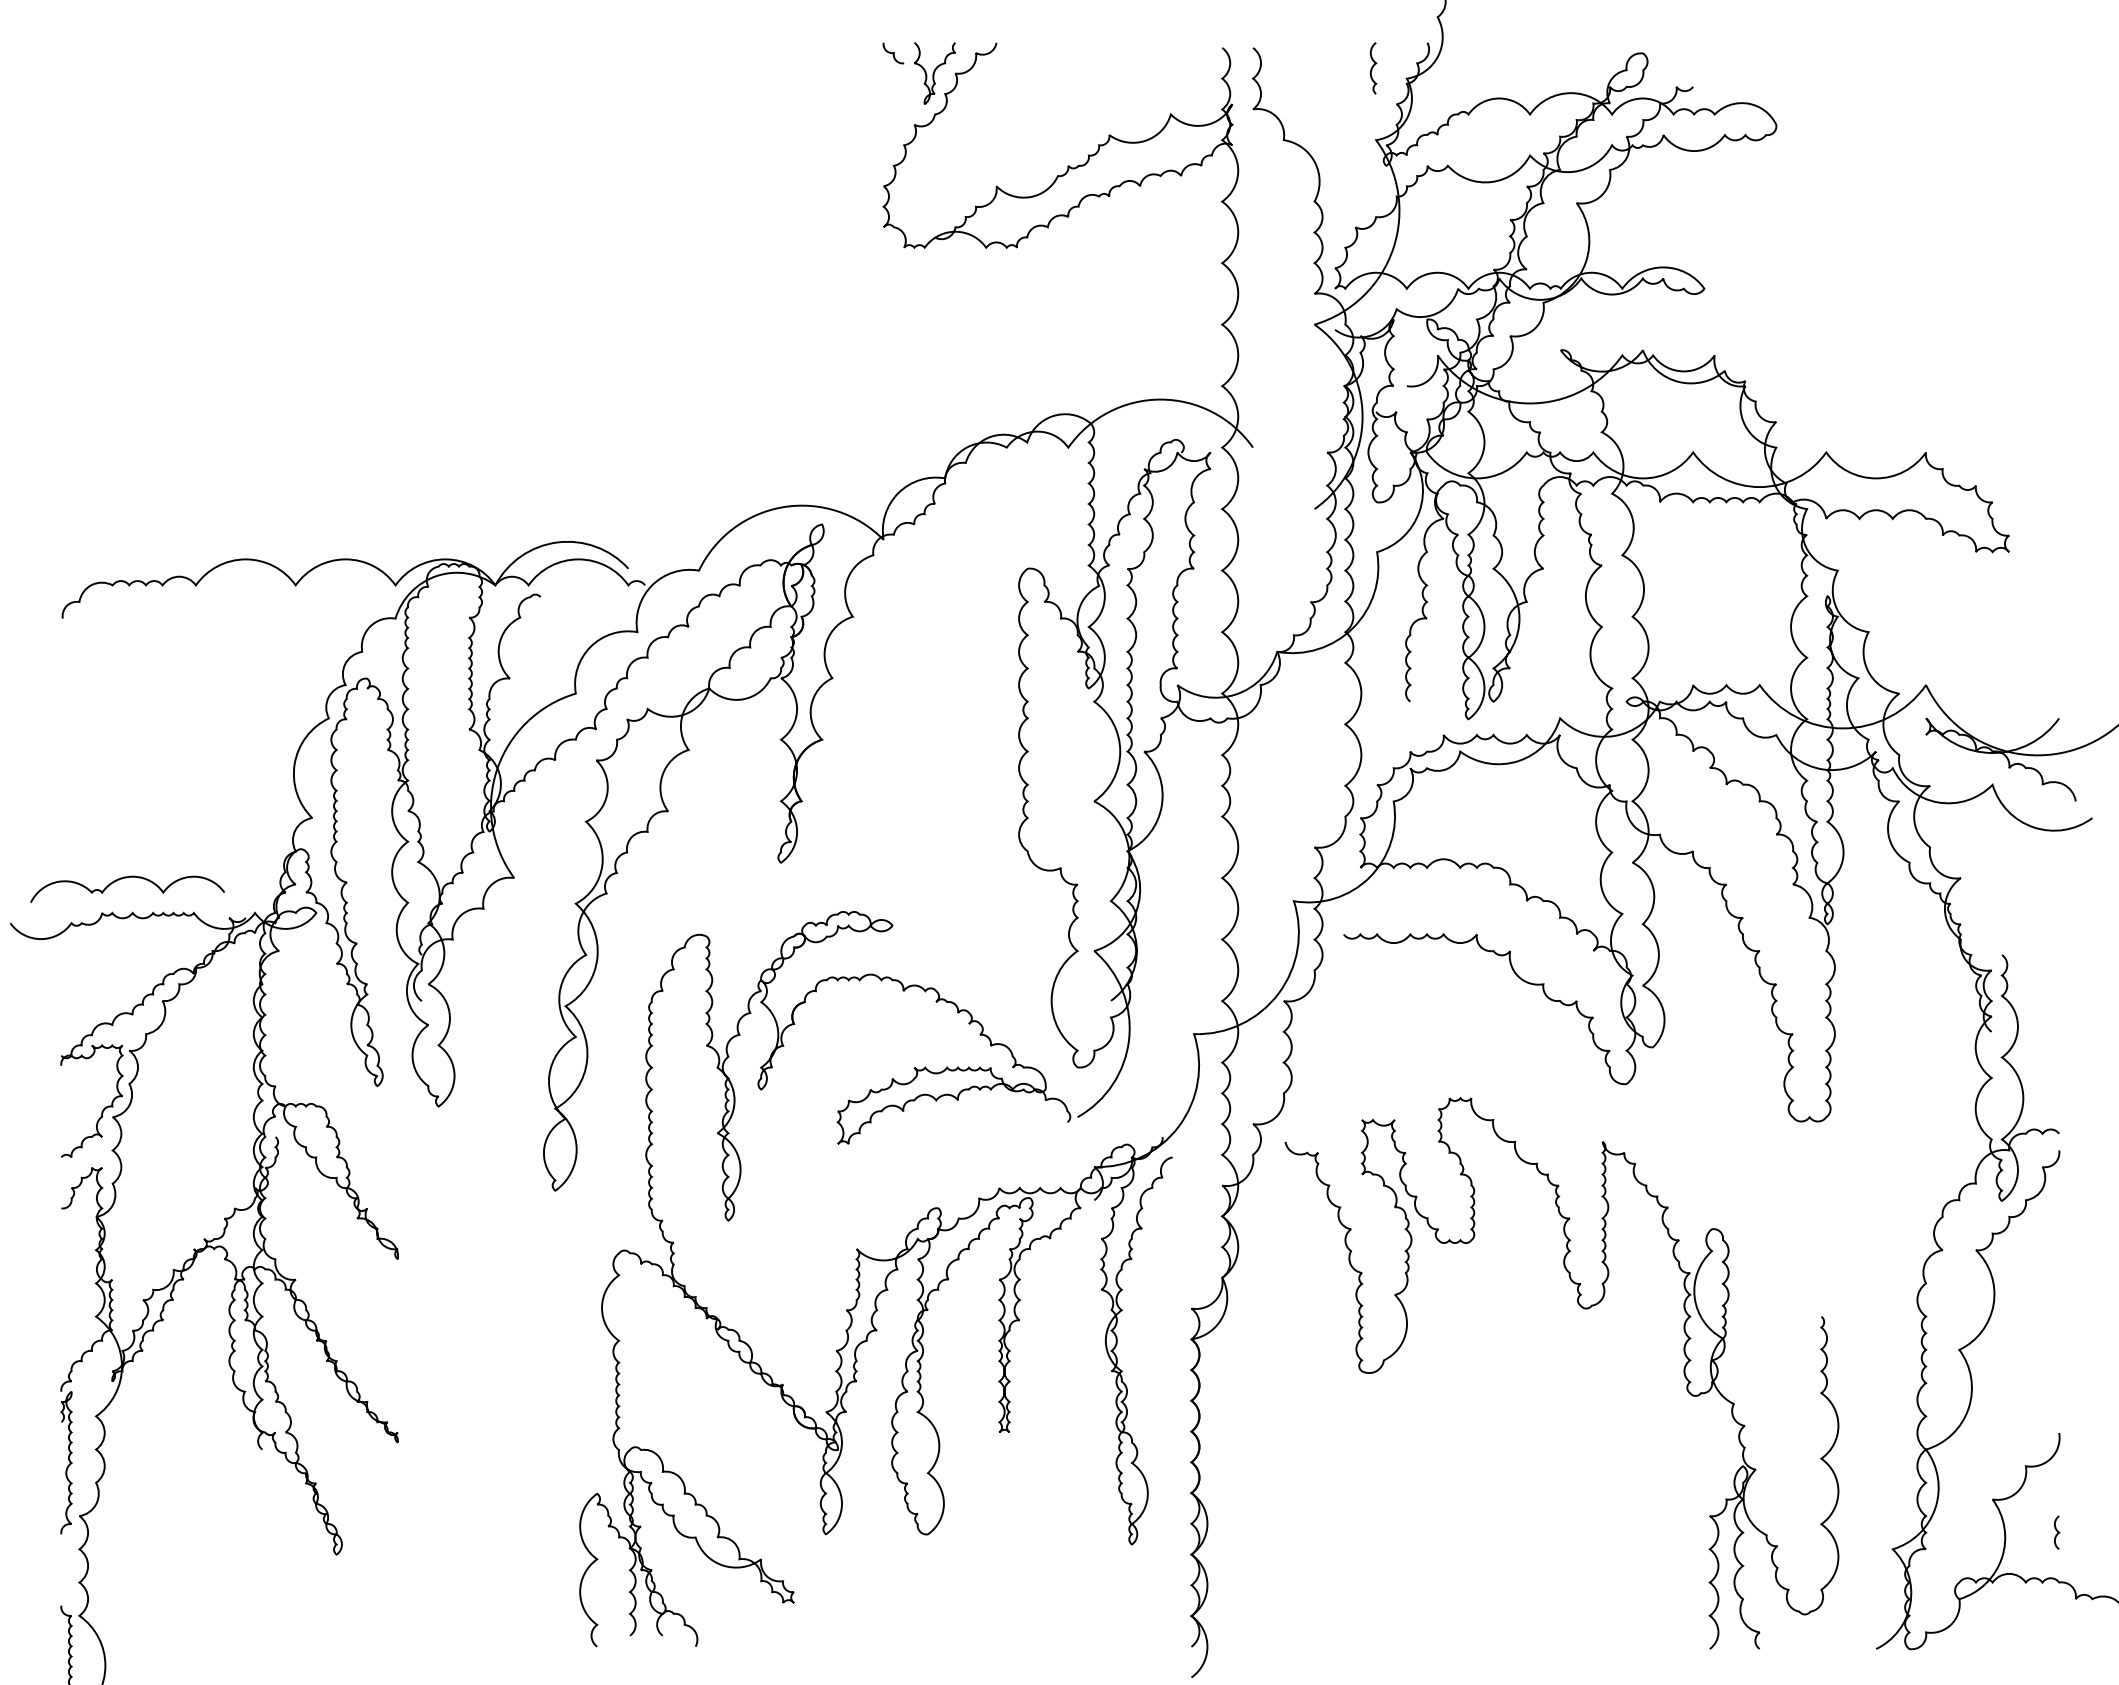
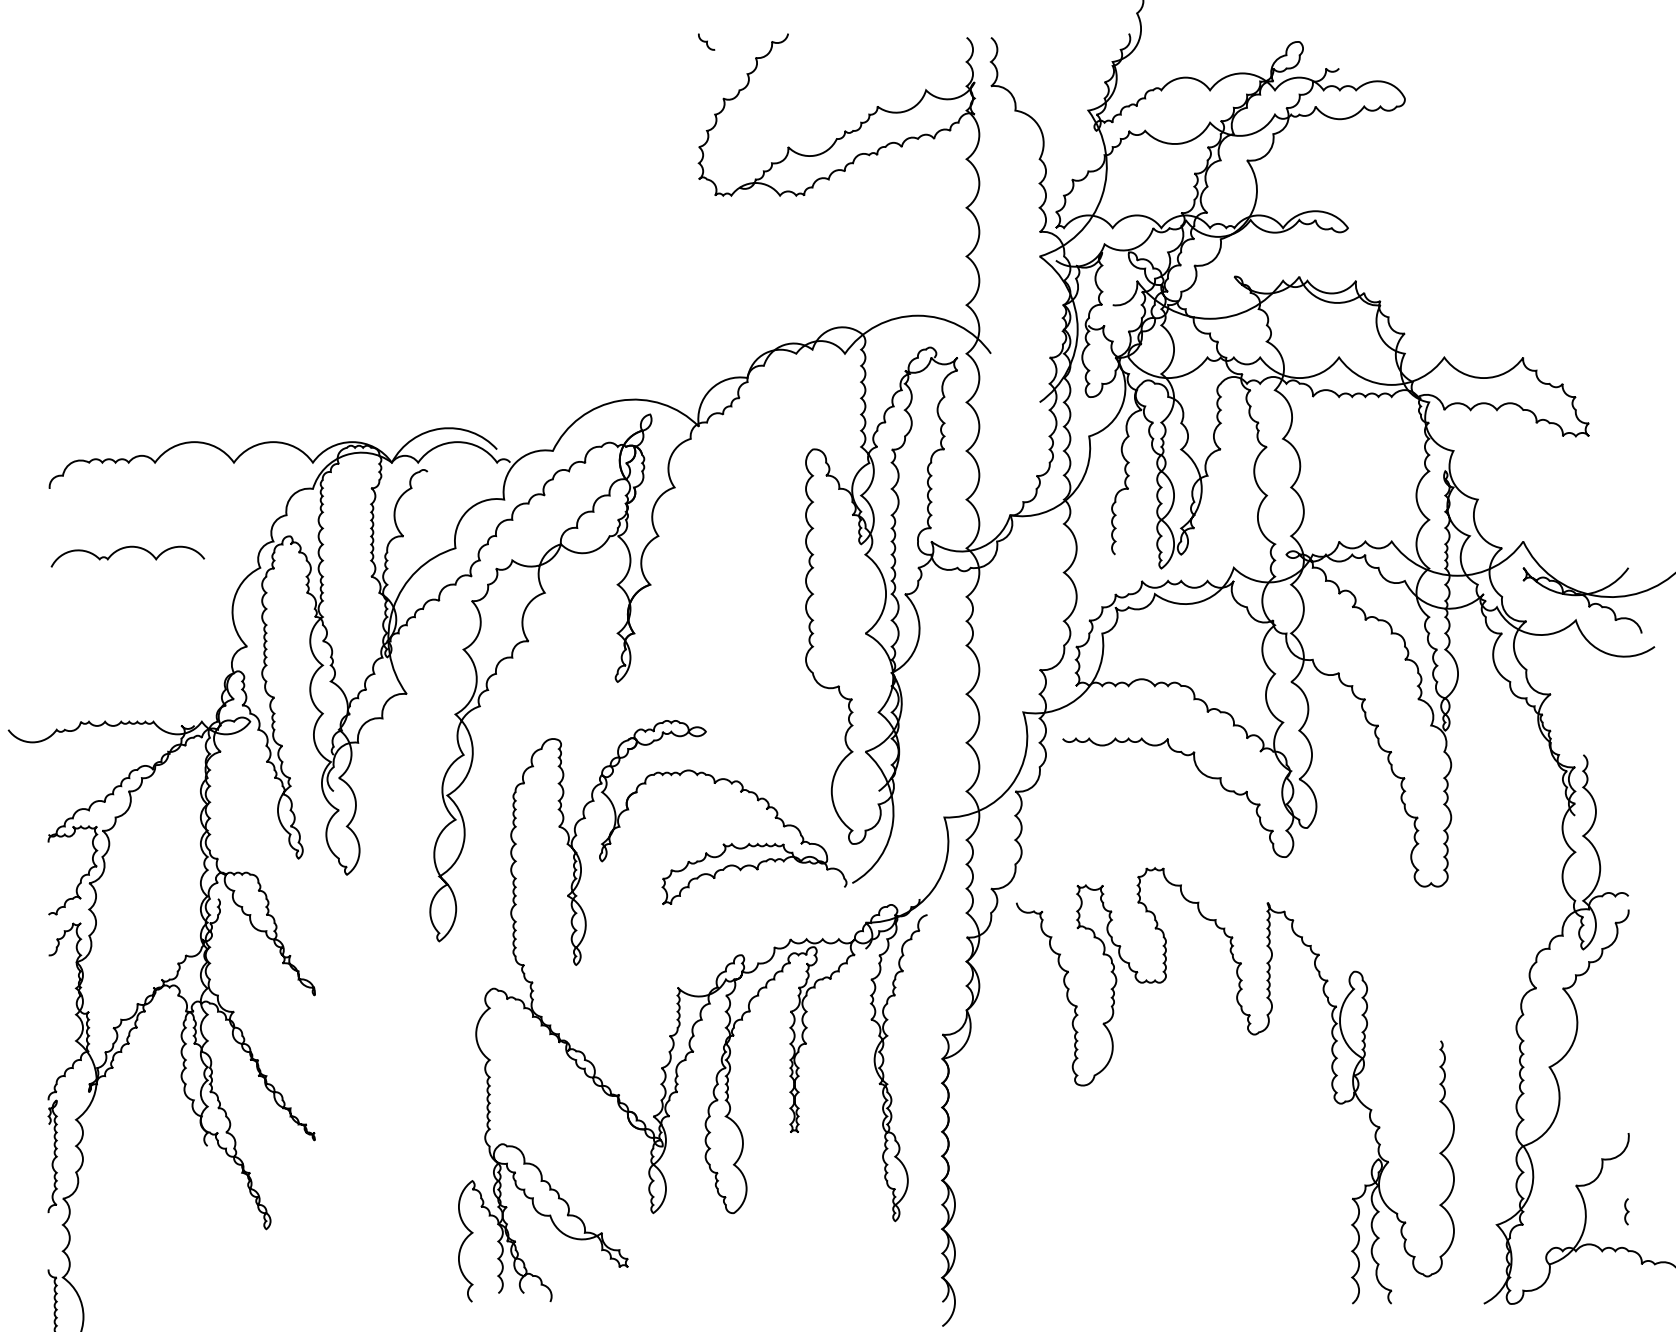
curve: (1373, 67) -> (1086, 53), removed
curve: (934, 73) -> (739, 57), removed
curve: (126, 878) -> (127, 548), moved

